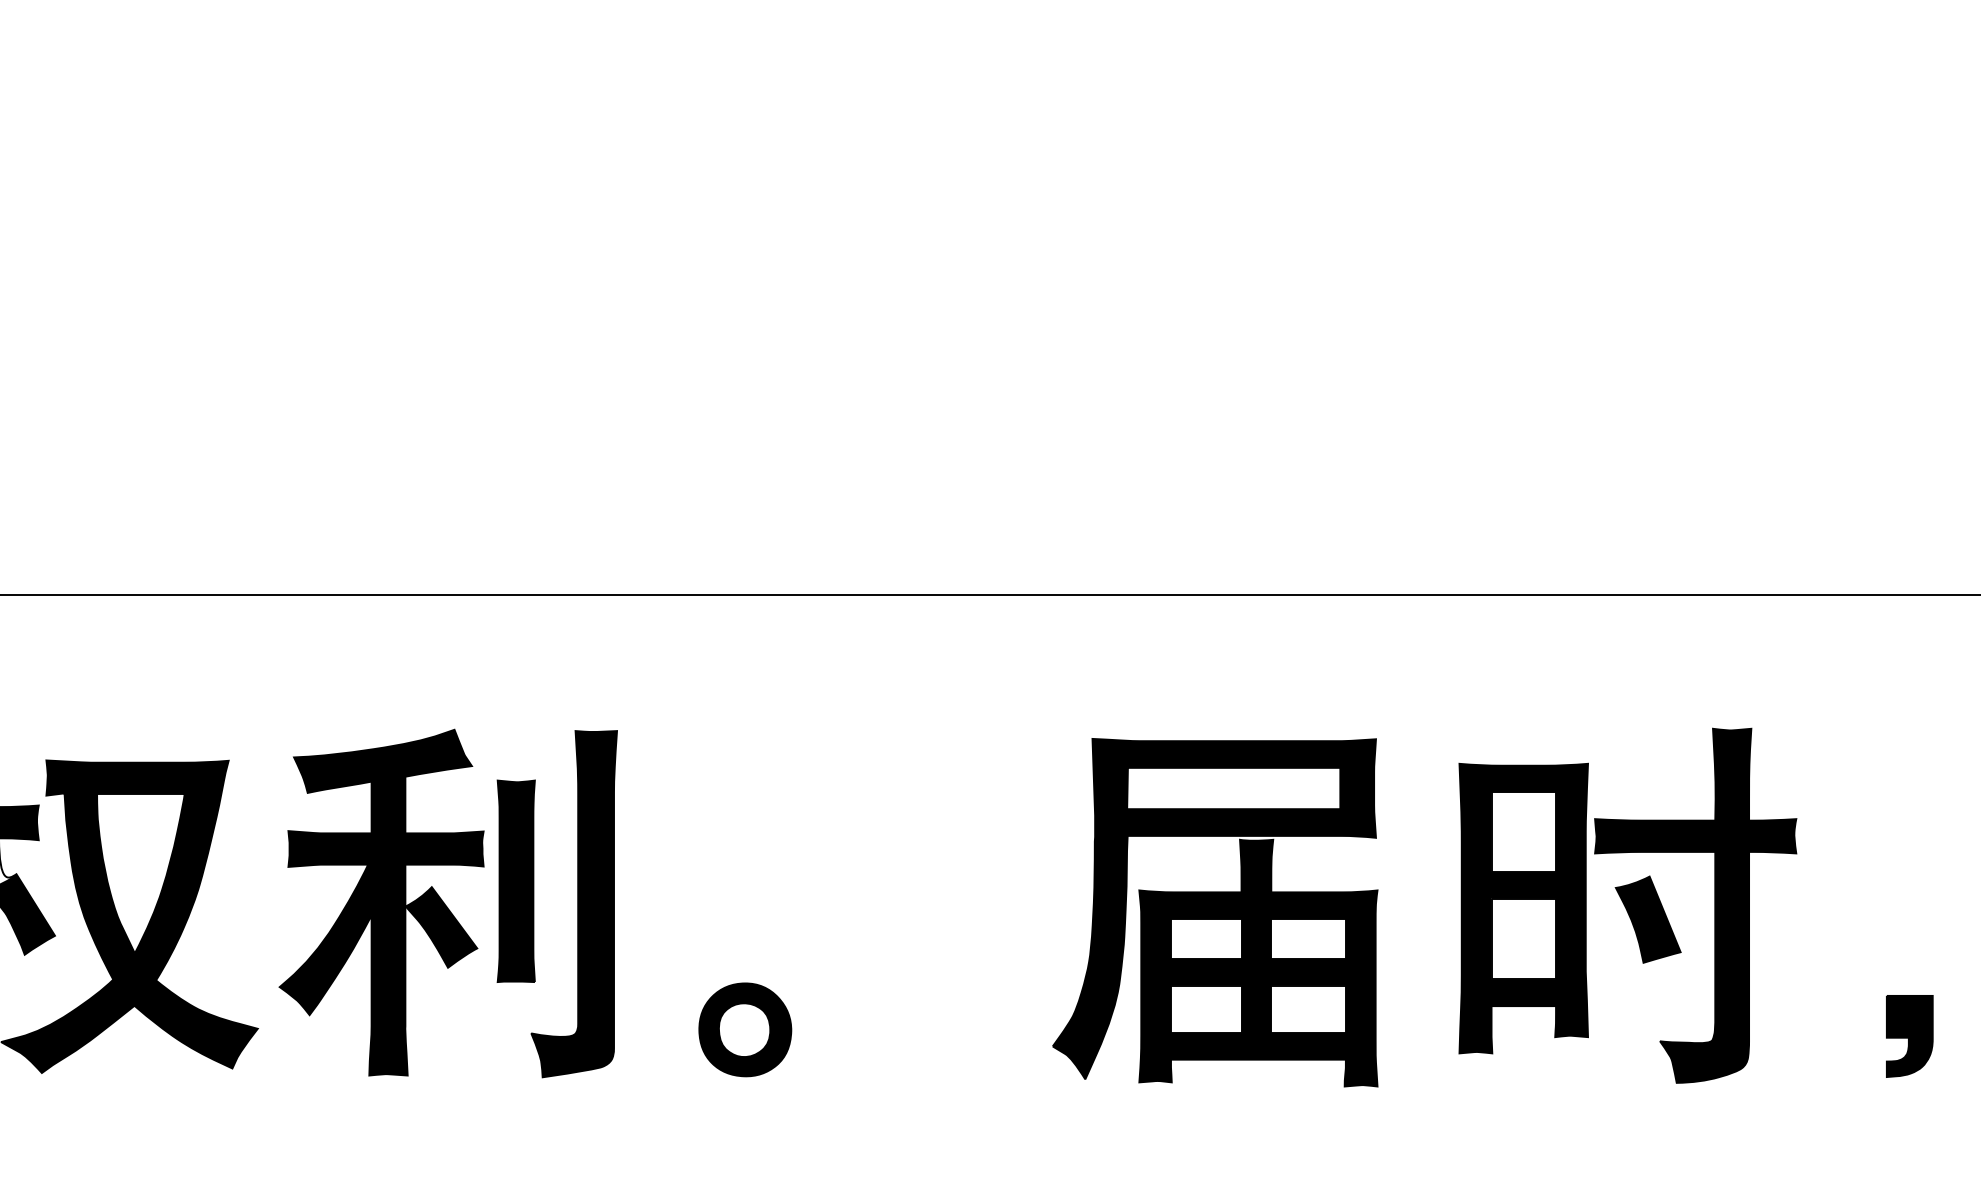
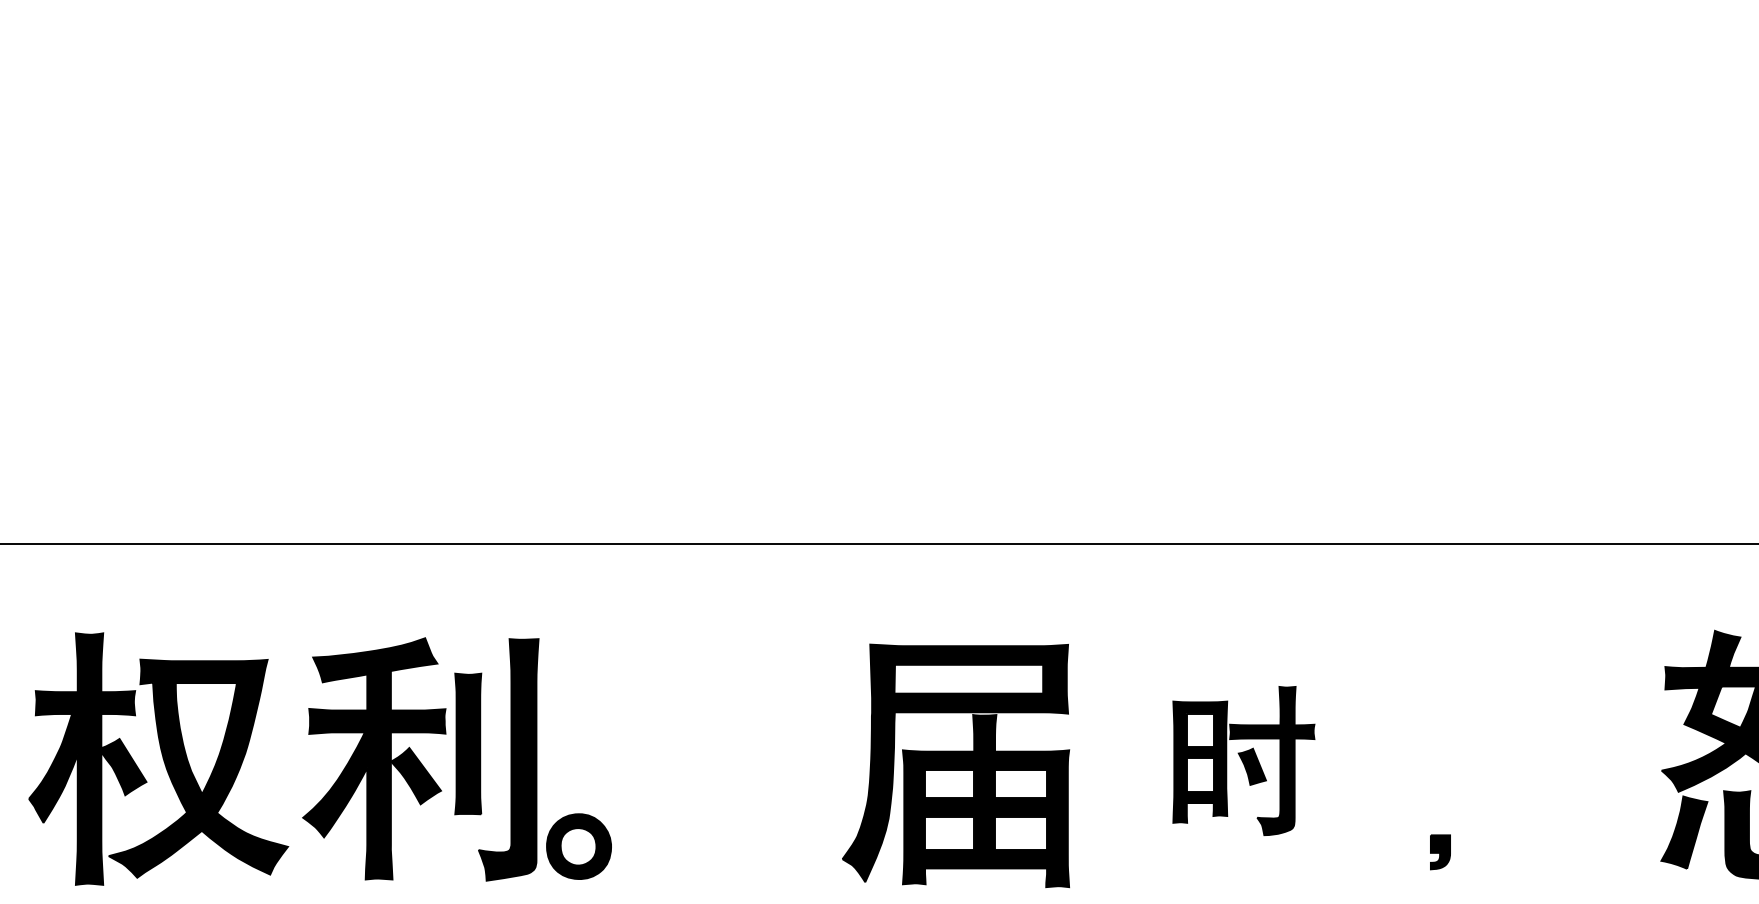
part: (1627, 904) -> (1243, 760), size x0.6
part: (744, 1029) -> (578, 846), moved
part: (1909, 1036) -> (1440, 852), size x0.6

